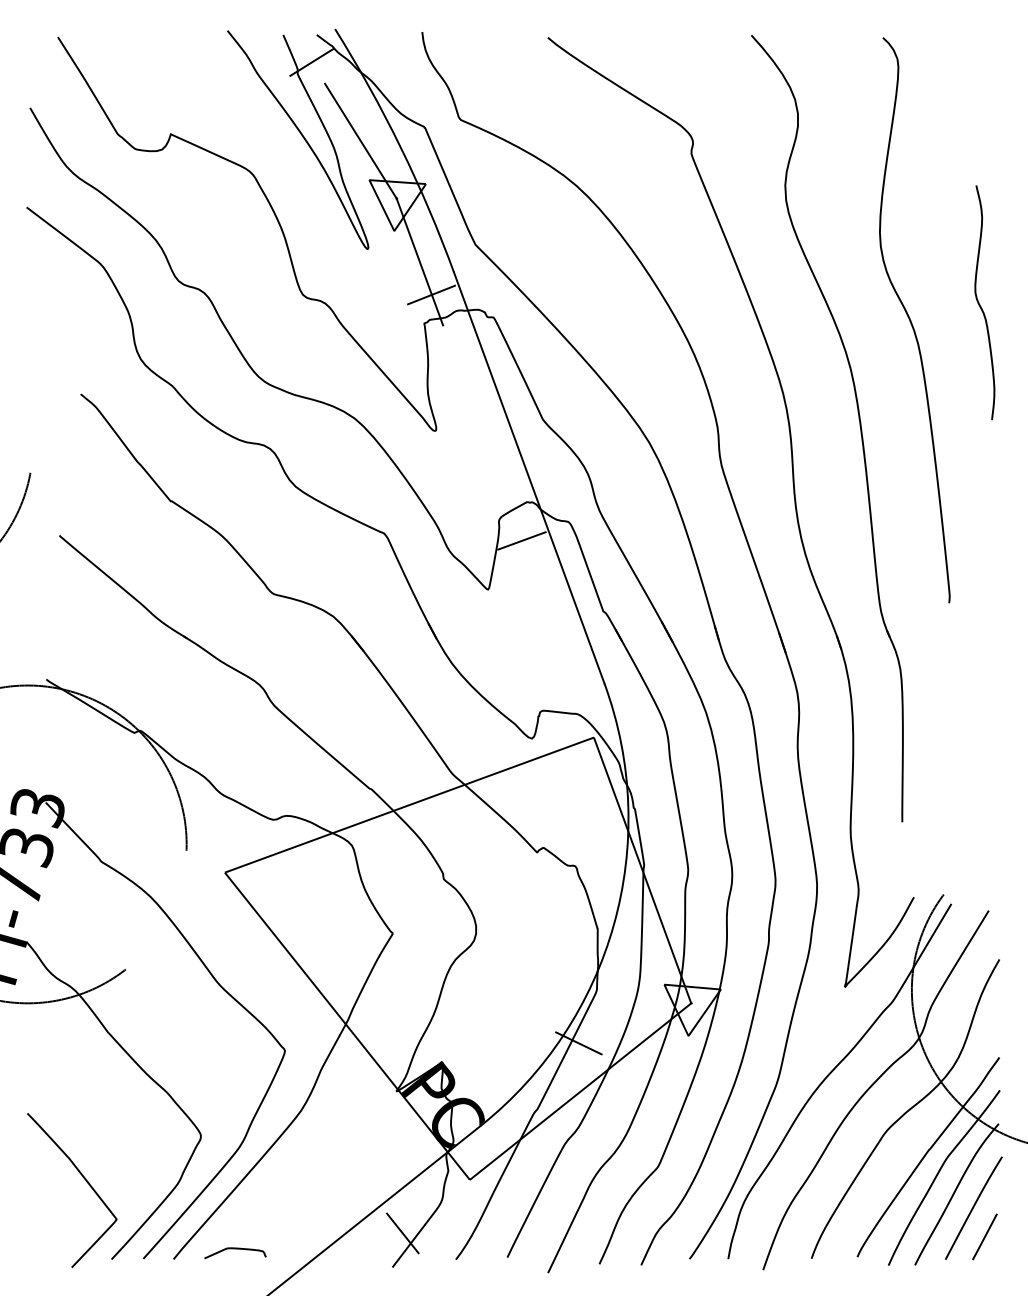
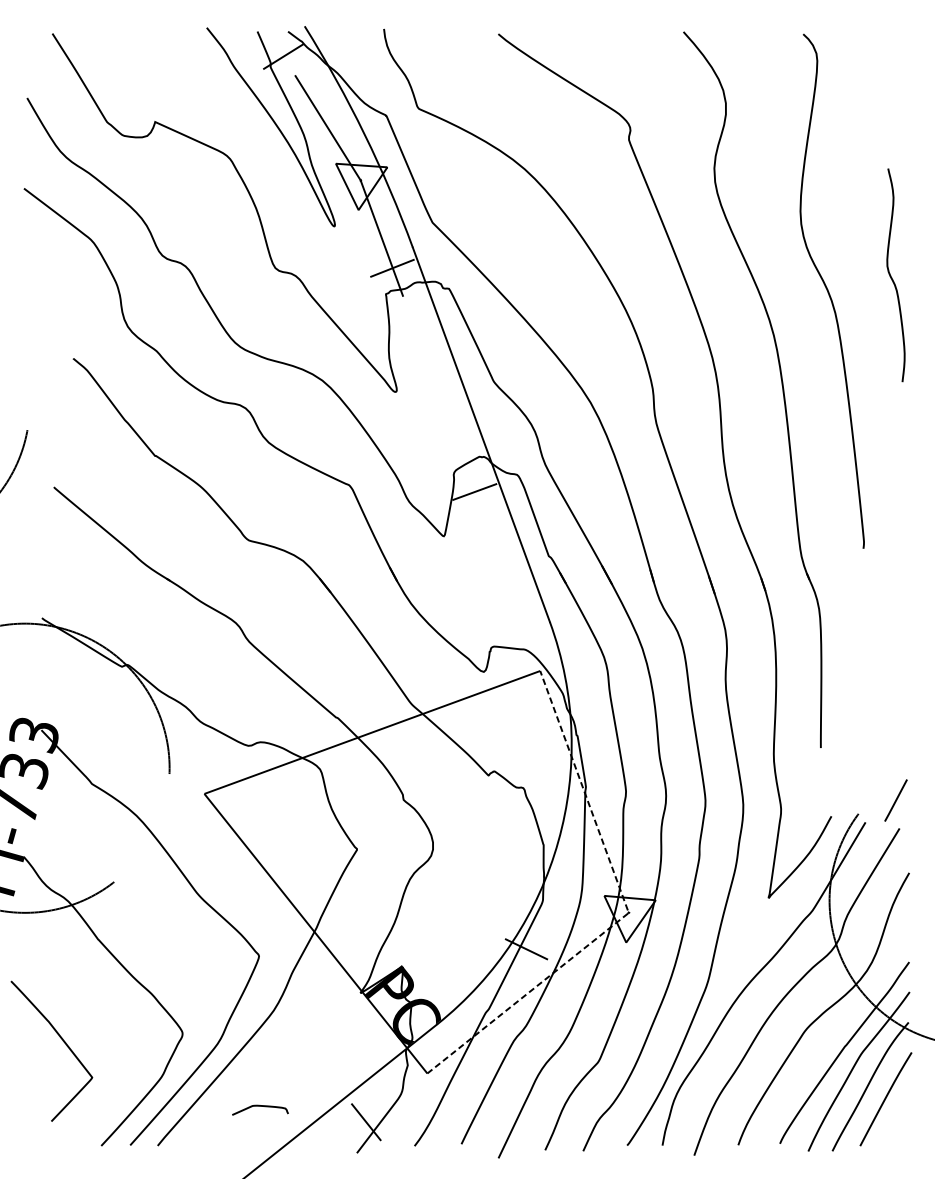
line: (691, 1003) -> (629, 913), solid -> dashed
curve: (86, 1182) -> (64, 1044), moved
line: (984, 1236) -> (895, 800), moved
curve: (235, 1249) -> (260, 1106), moved

